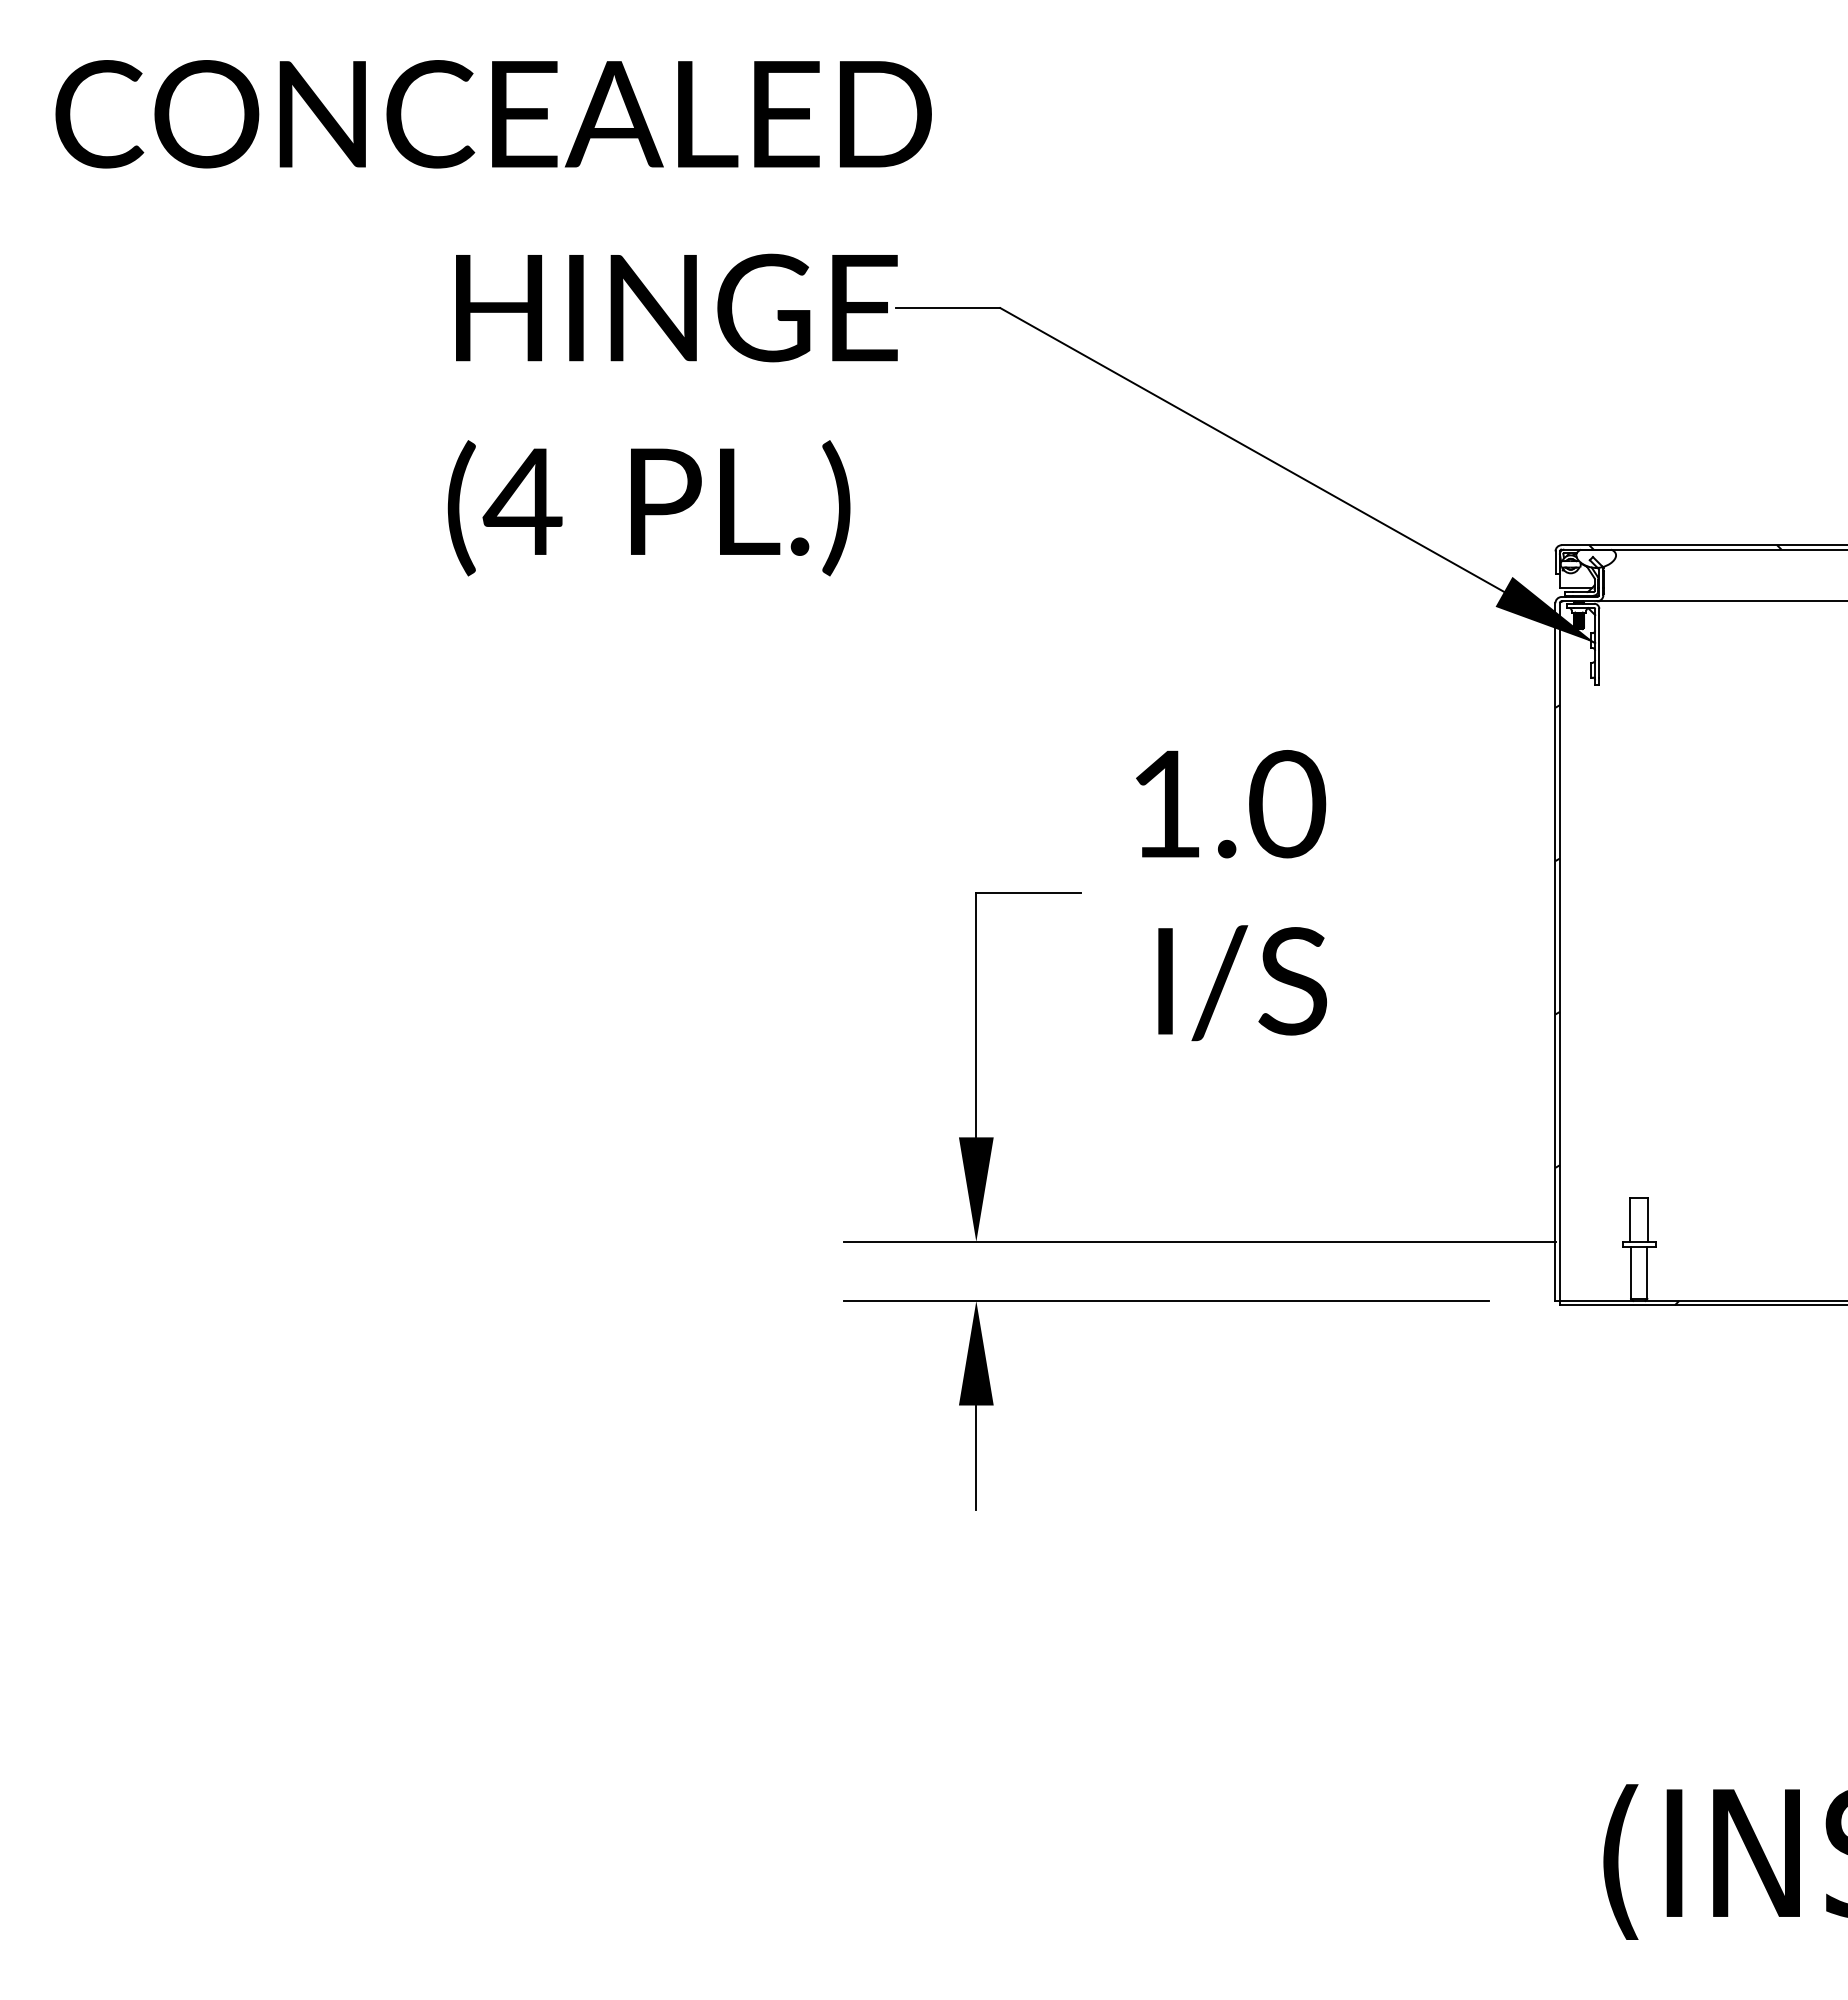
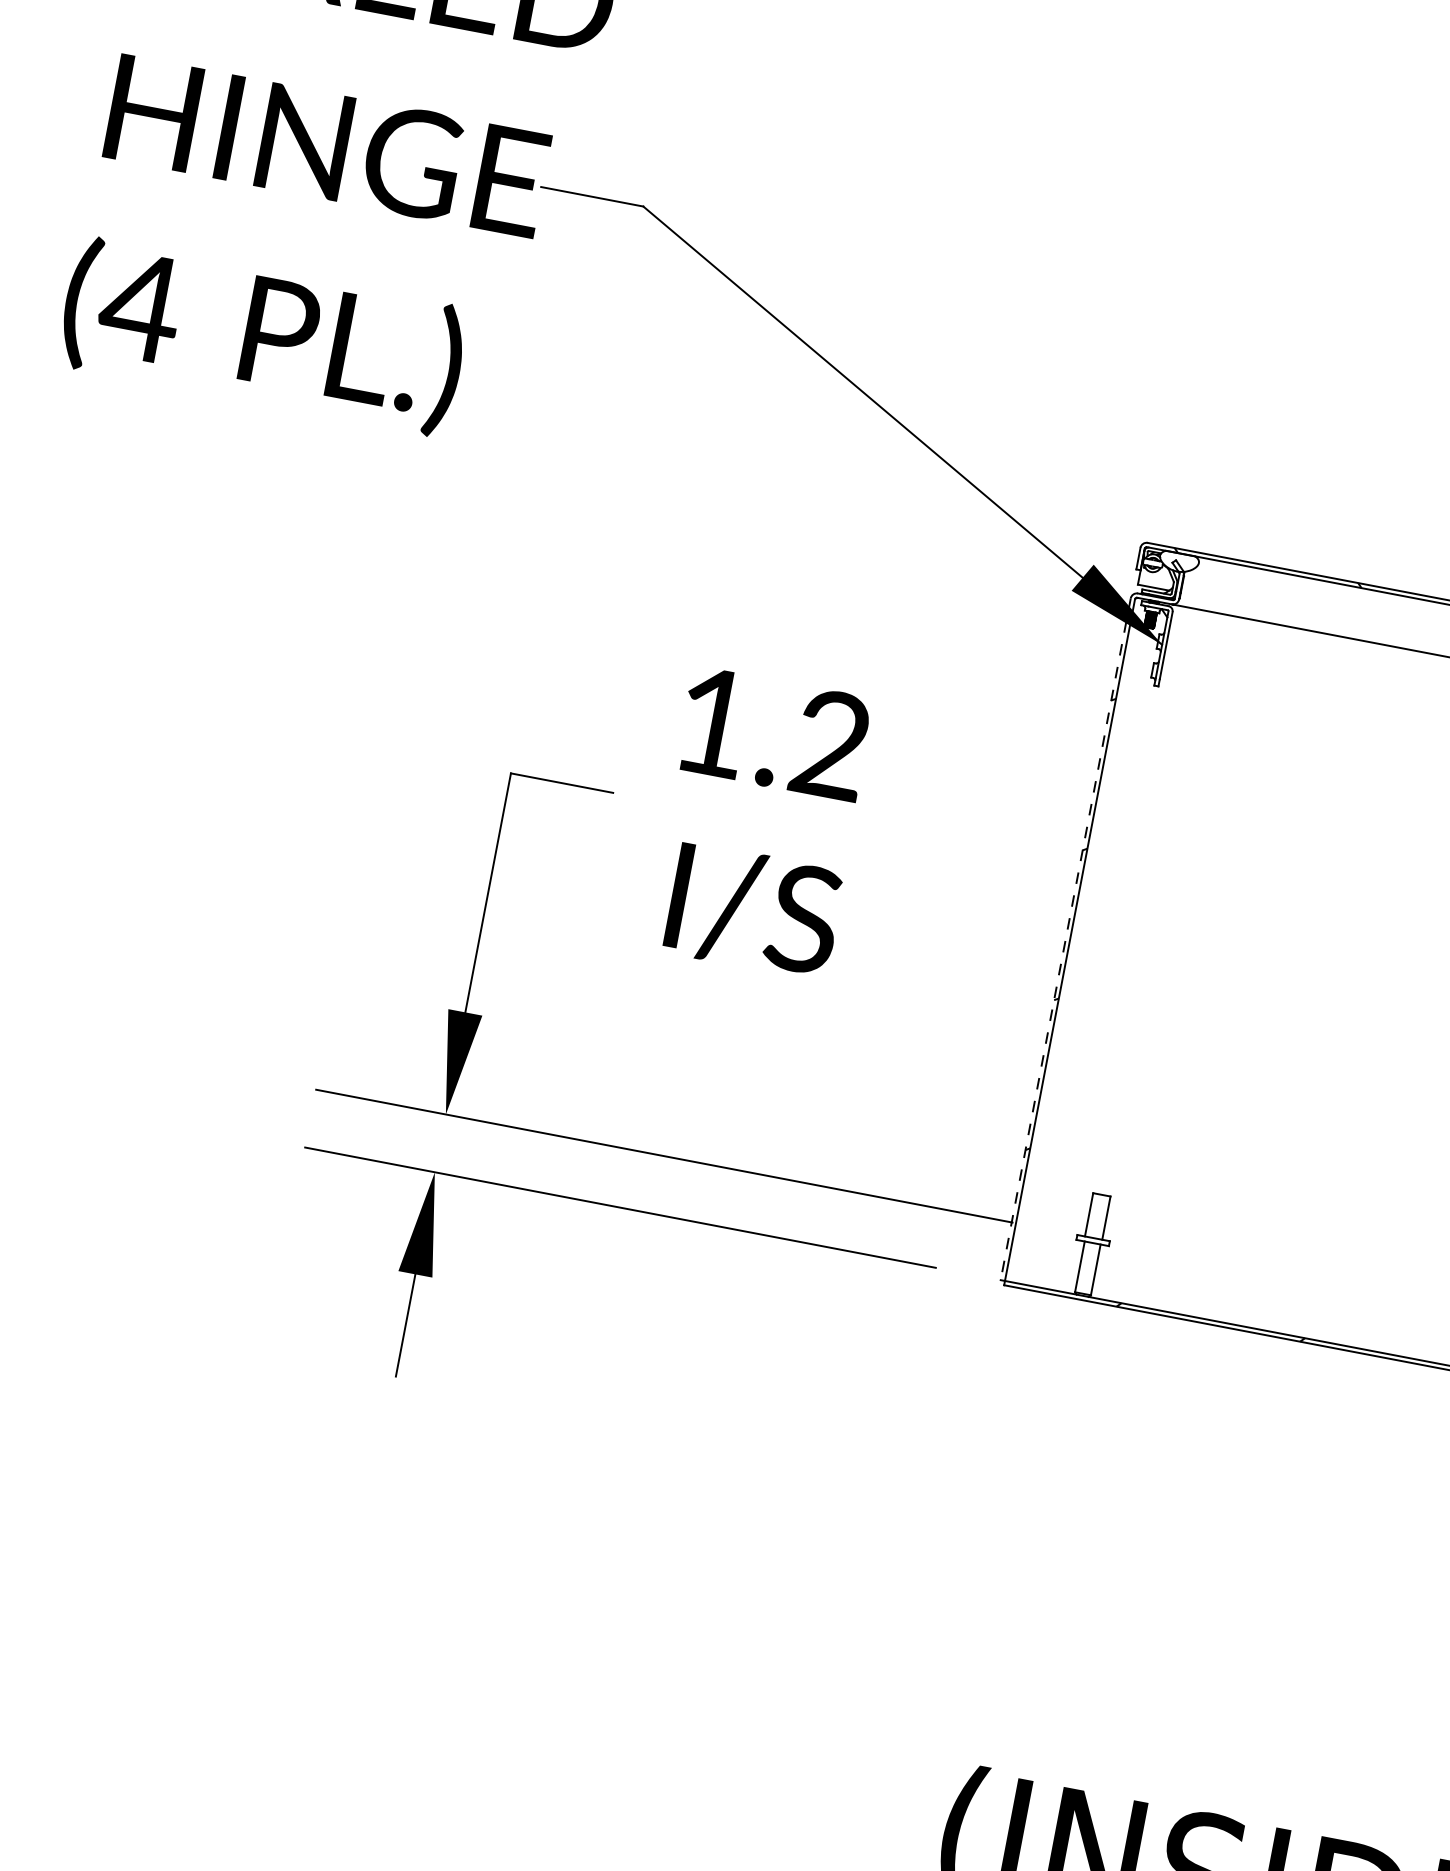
text: (1287, 804) -> (831, 745), 1.0 -> 1.2
line: (1555, 952) -> (1065, 939), solid -> dashed

